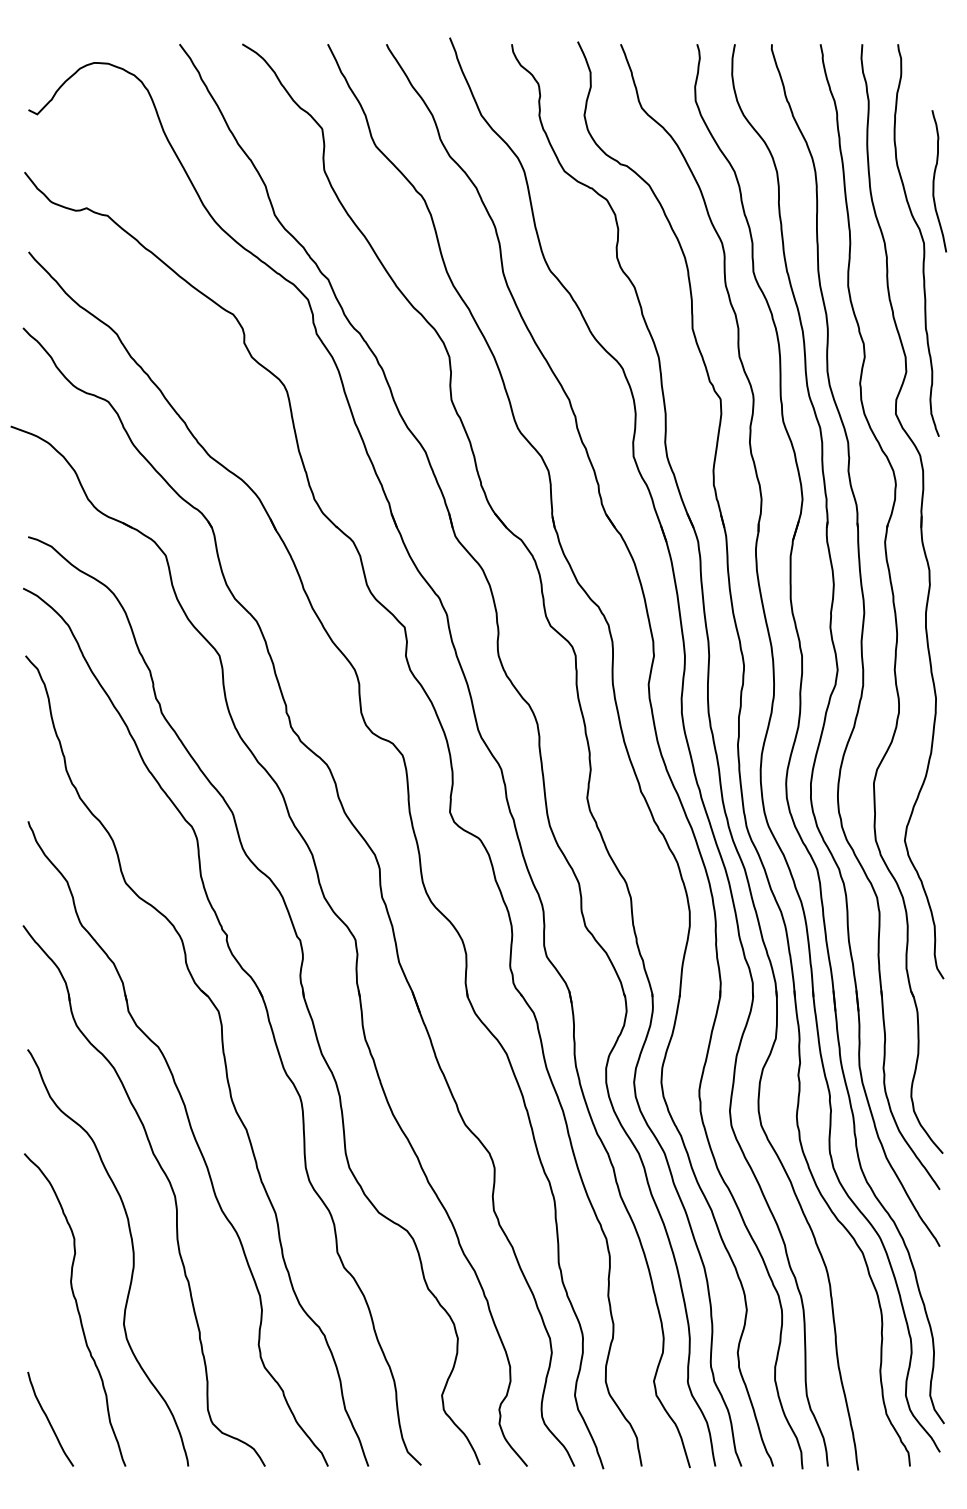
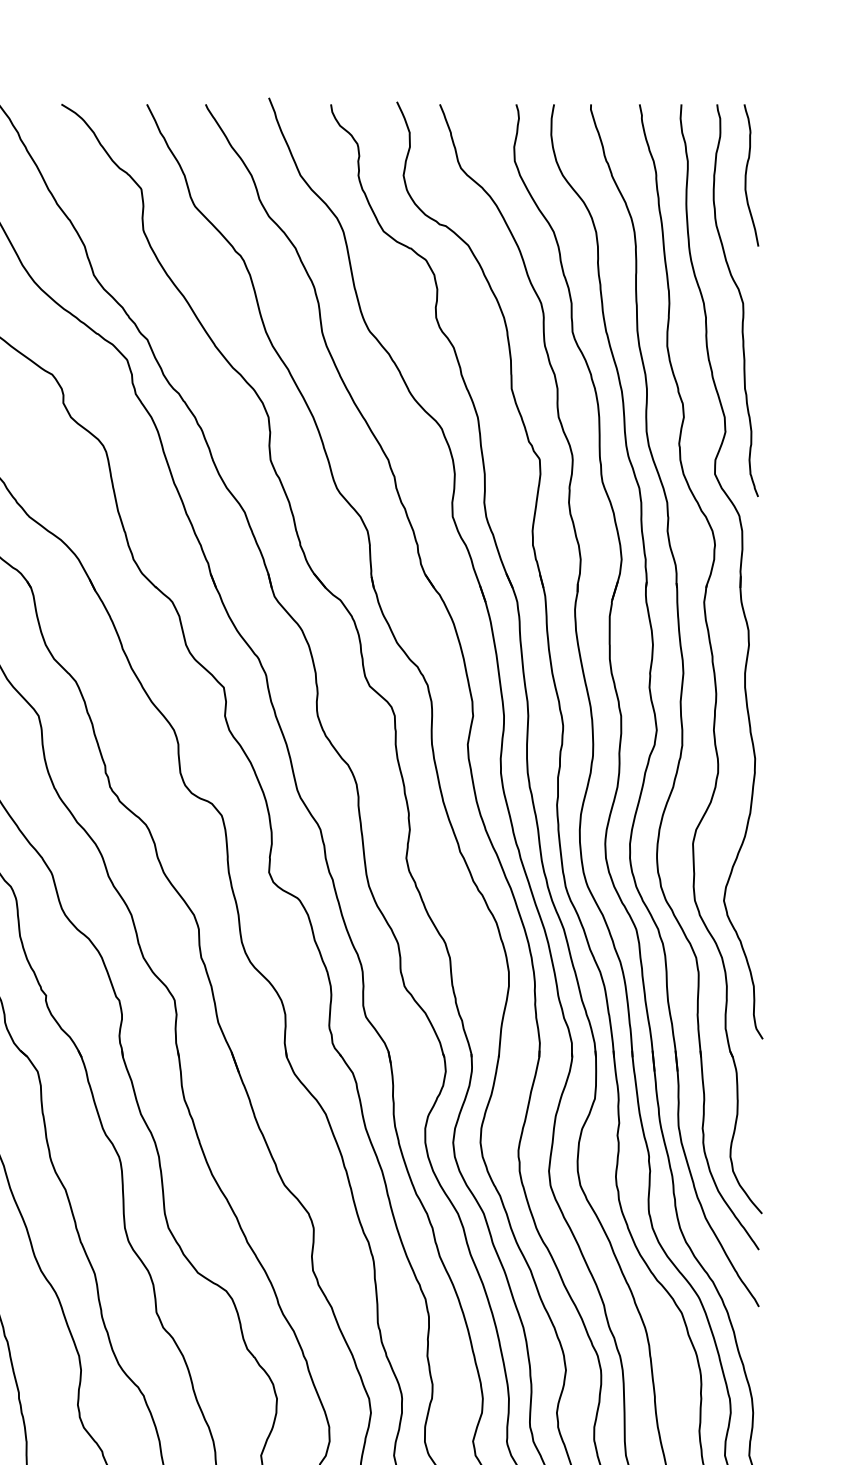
curve: (934, 181) -> (746, 175), moved

